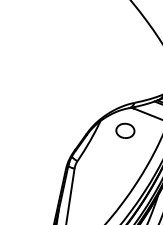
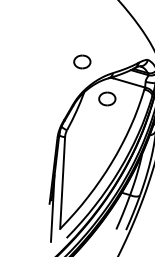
part: (101, 86) -> (82, 61), added

